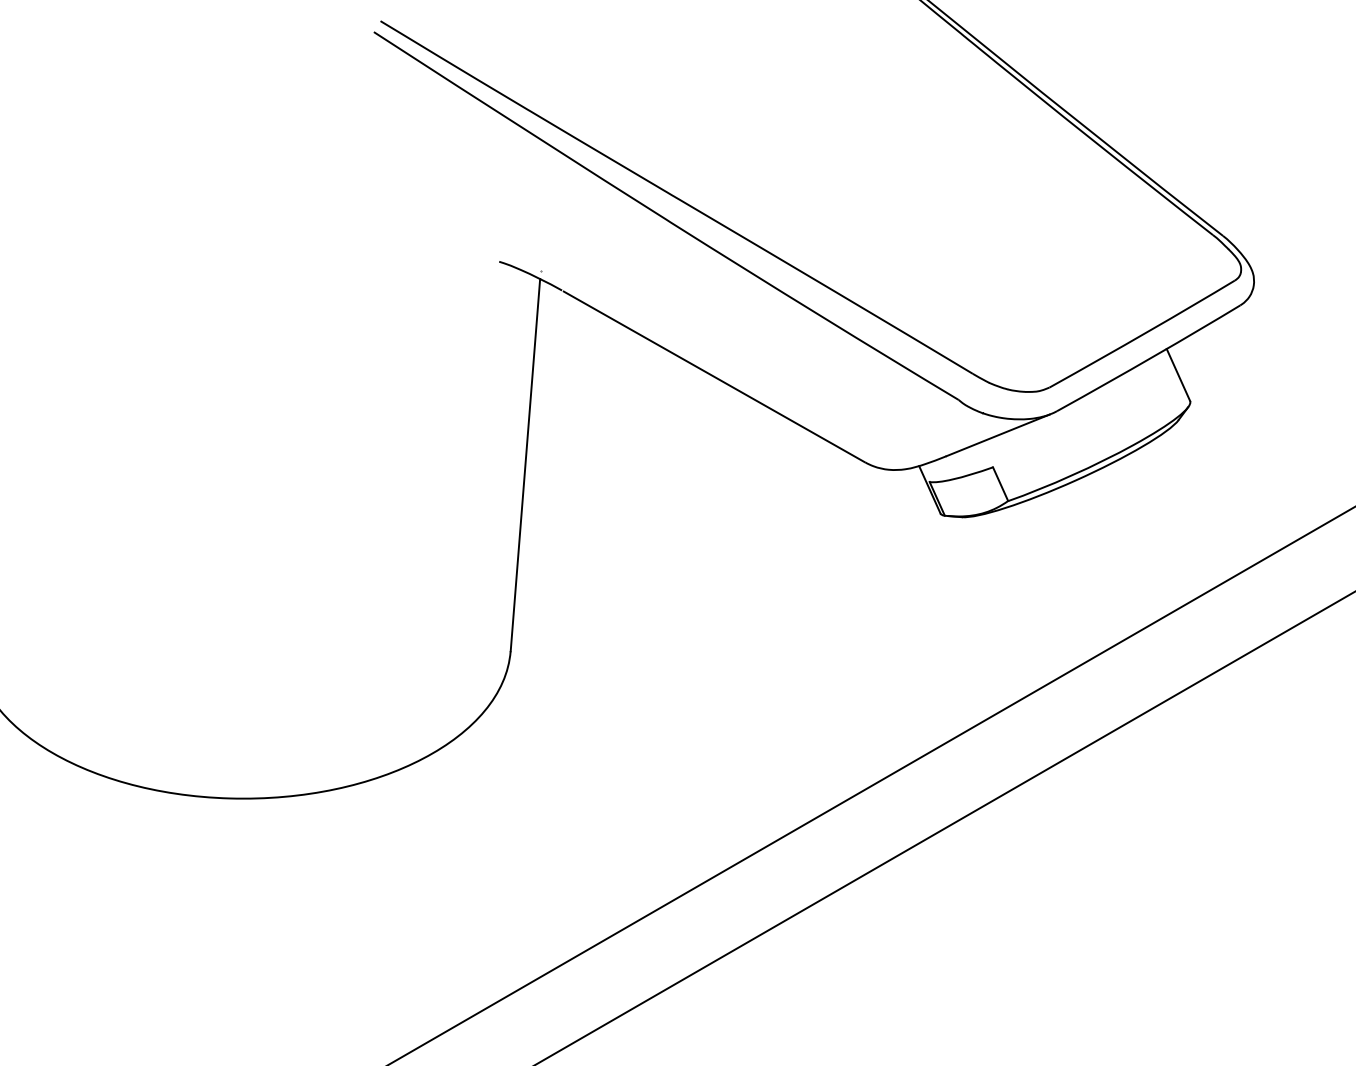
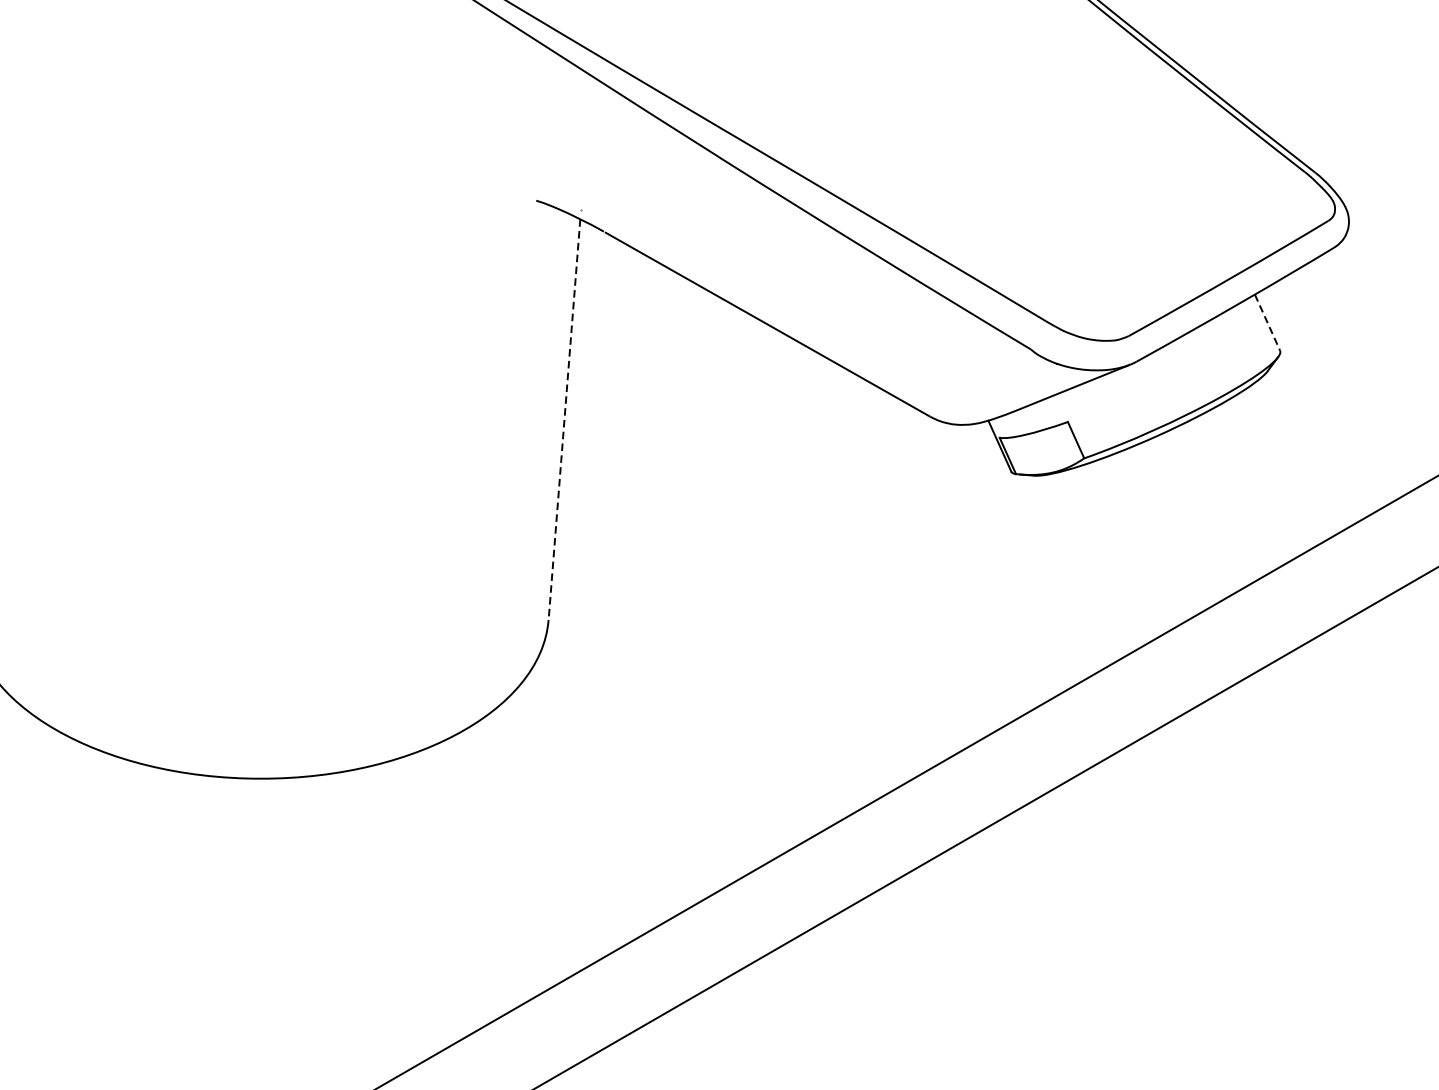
line: (1178, 375) -> (1267, 323), solid -> dashed
line: (525, 465) -> (564, 420), solid -> dashed

